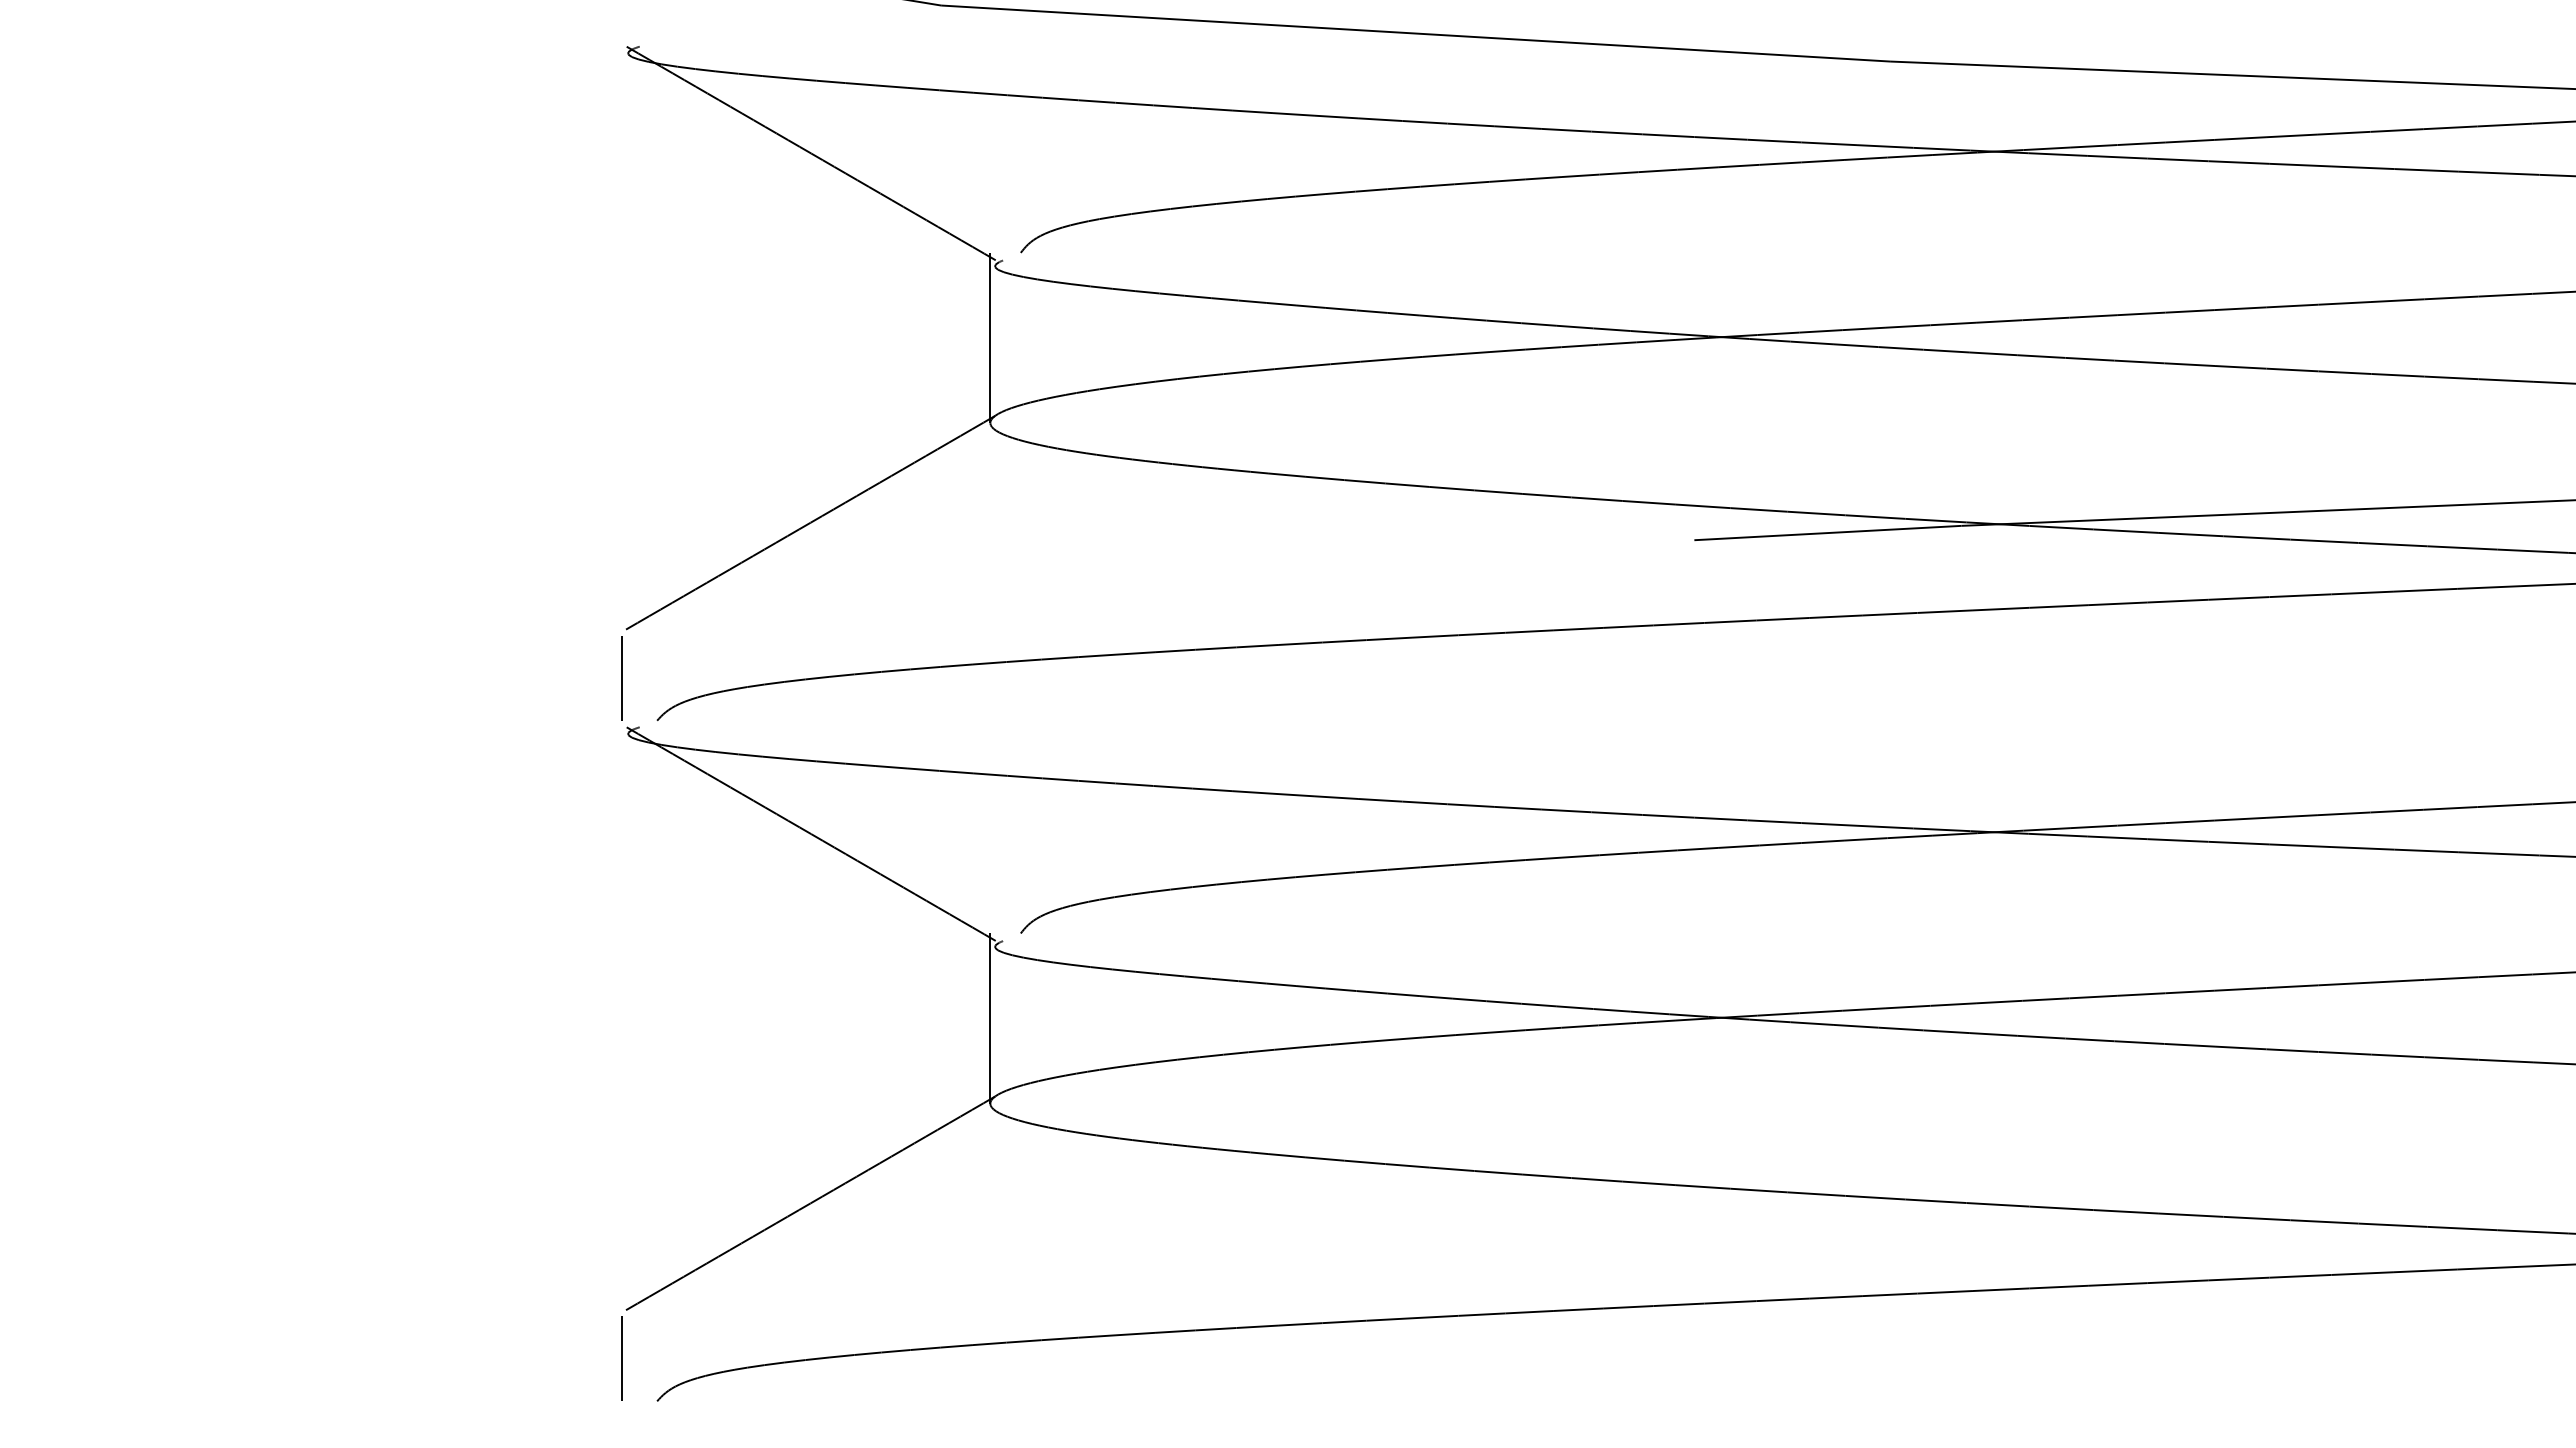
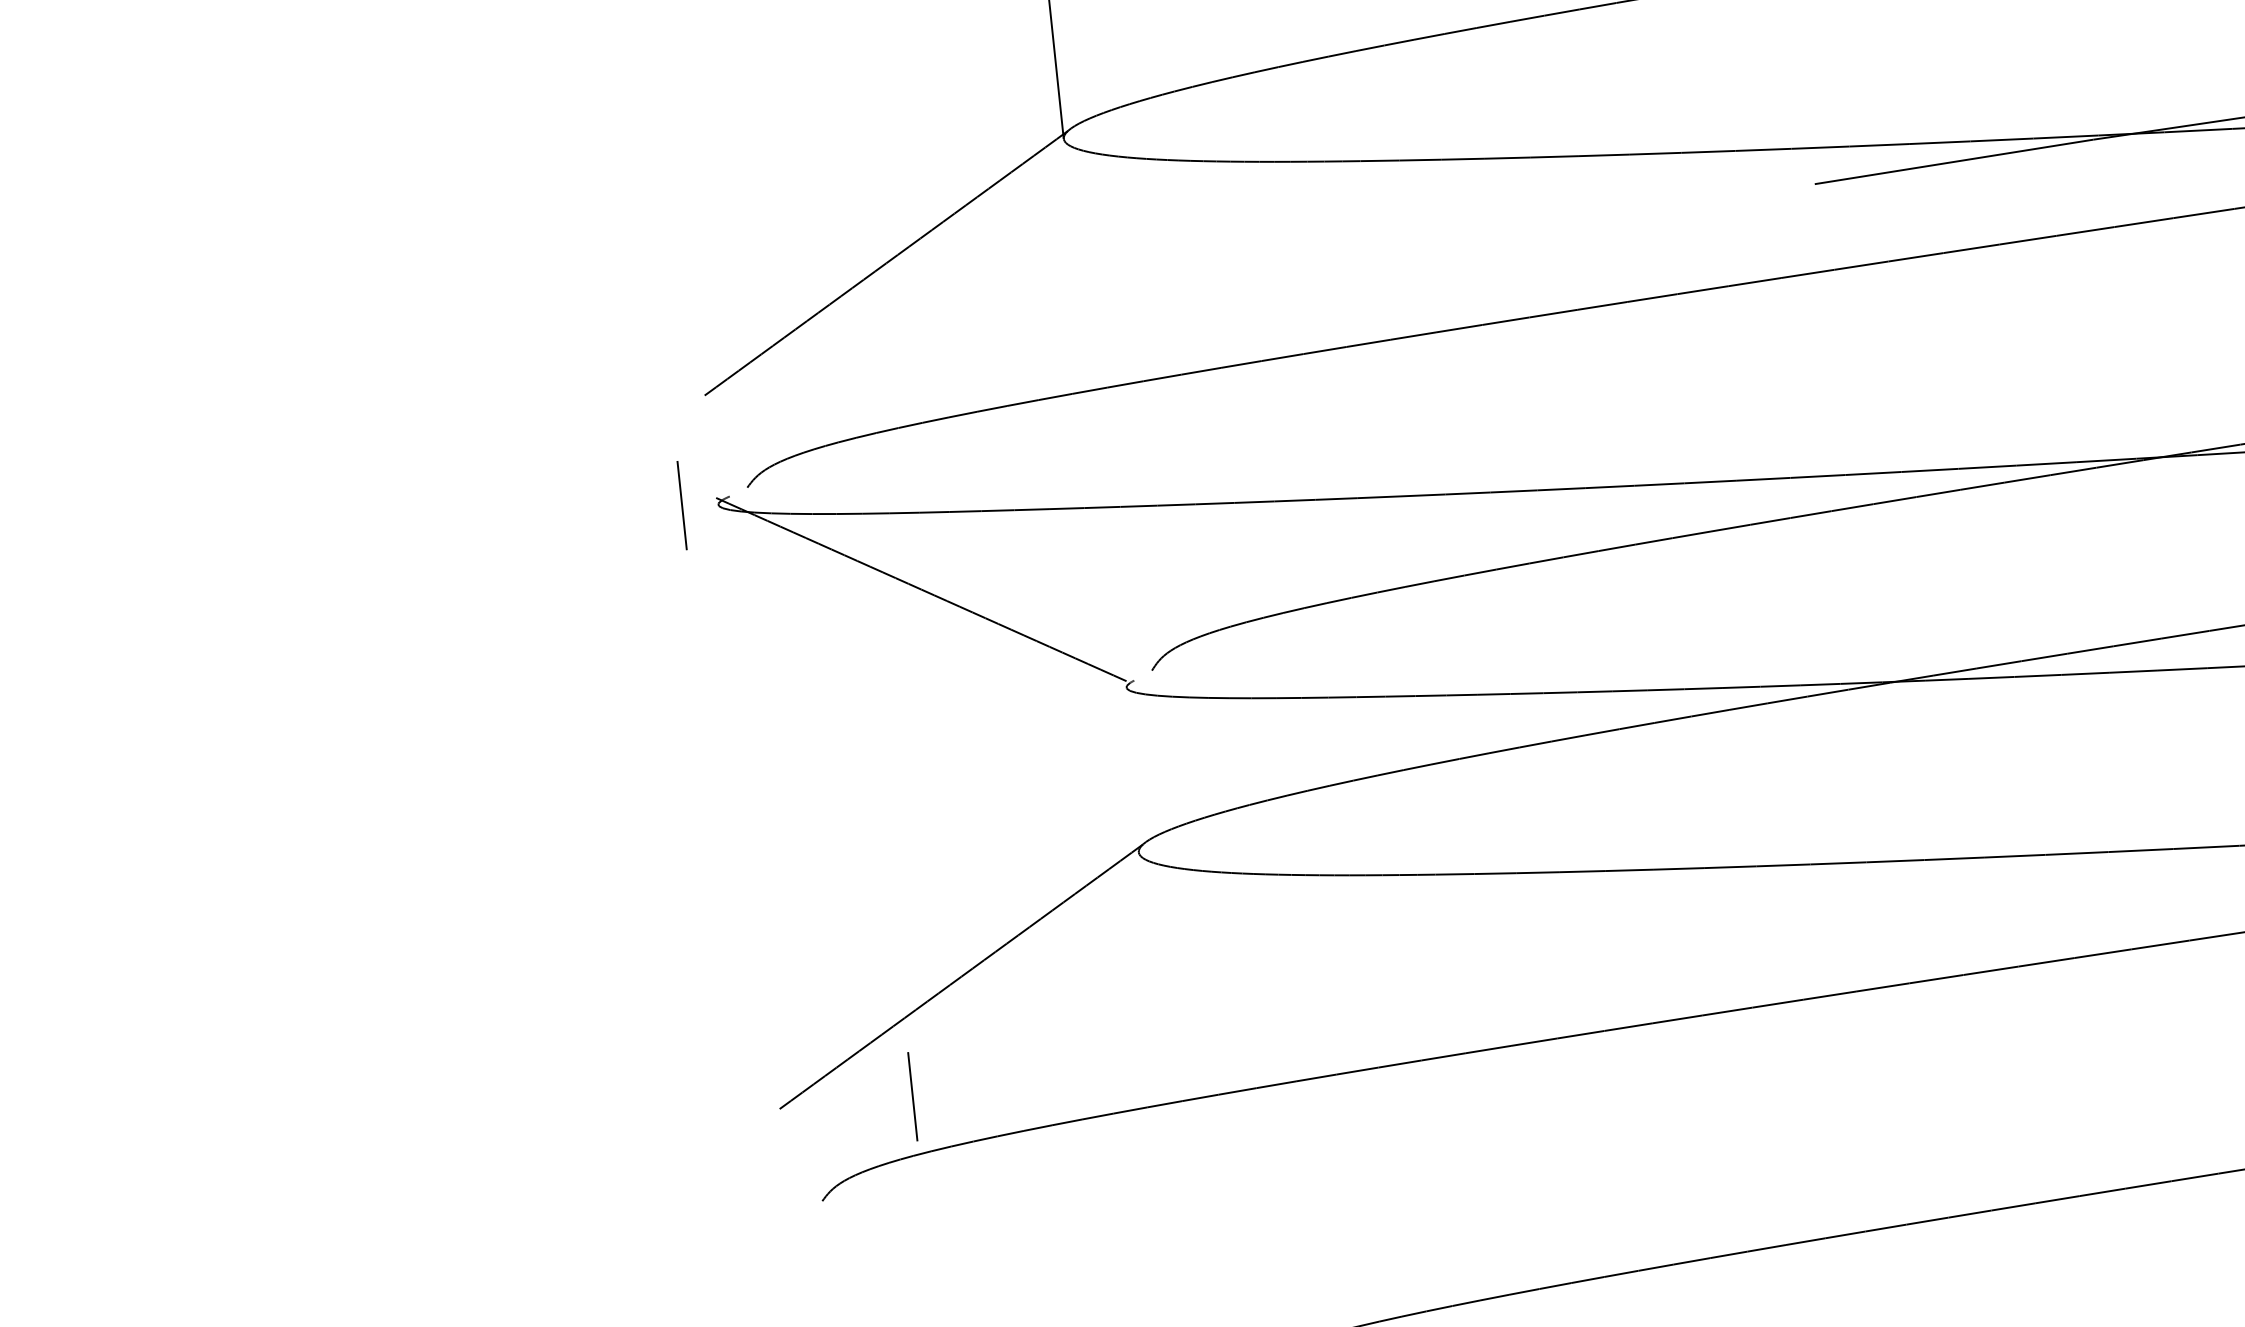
line: (621, 678) -> (681, 505), moved
line: (990, 1018) -> (1129, 763), removed
line: (621, 1358) -> (912, 1096), moved

